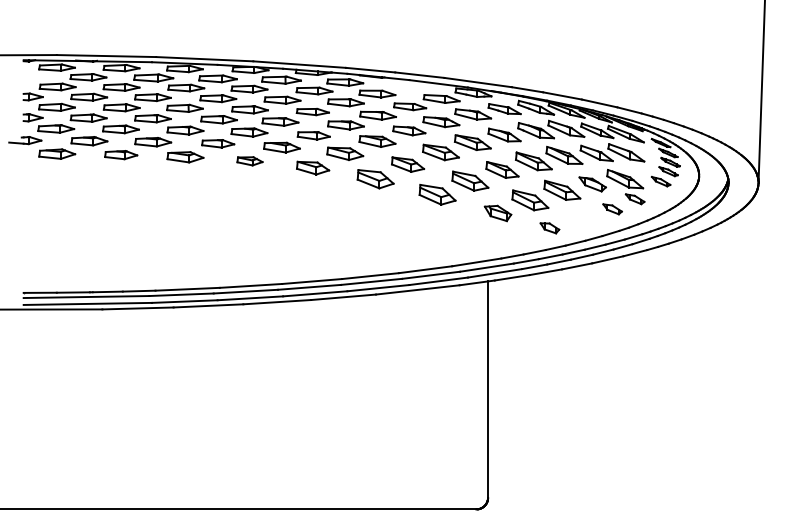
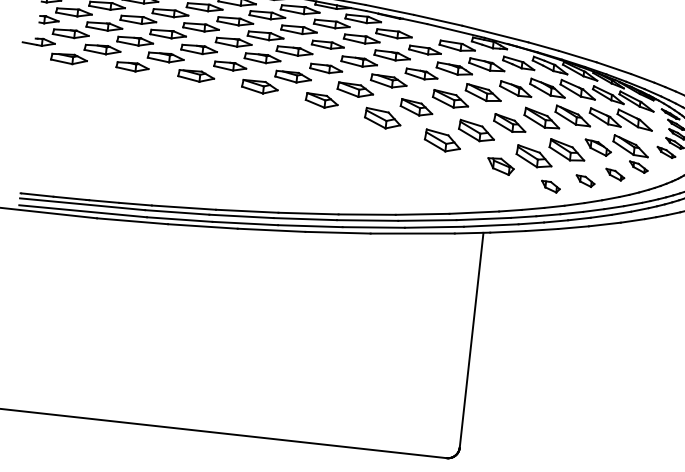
part: (249, 161) -> (259, 87), size x1.43
part: (583, 219) -> (585, 181), added

